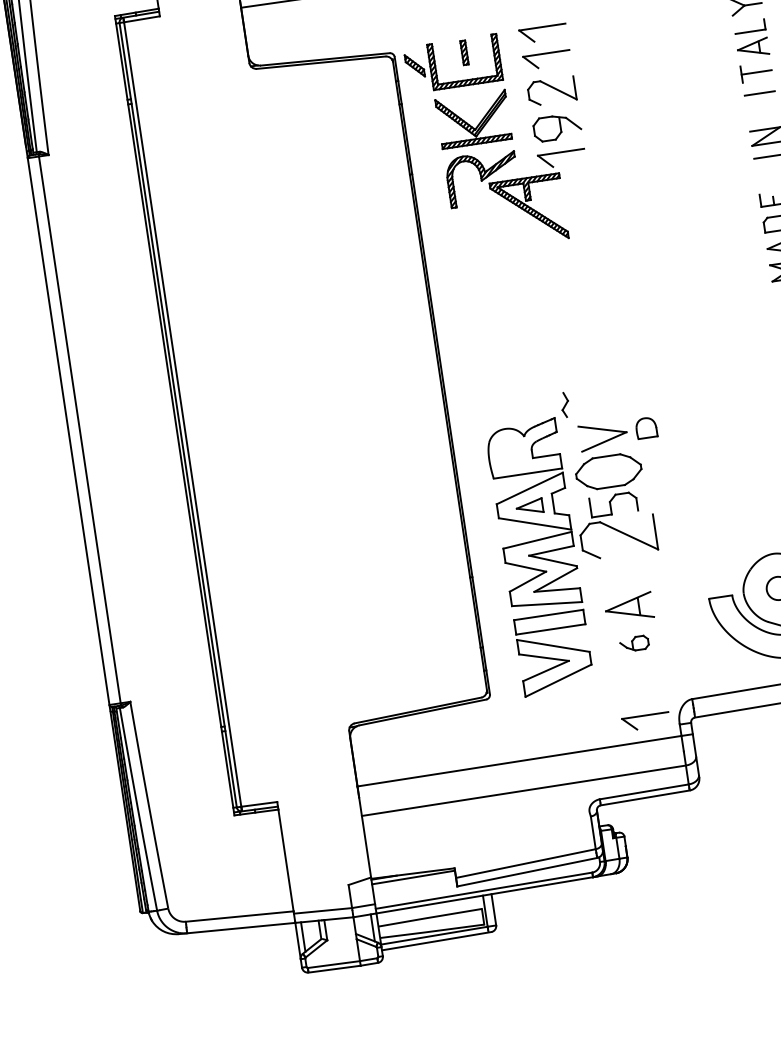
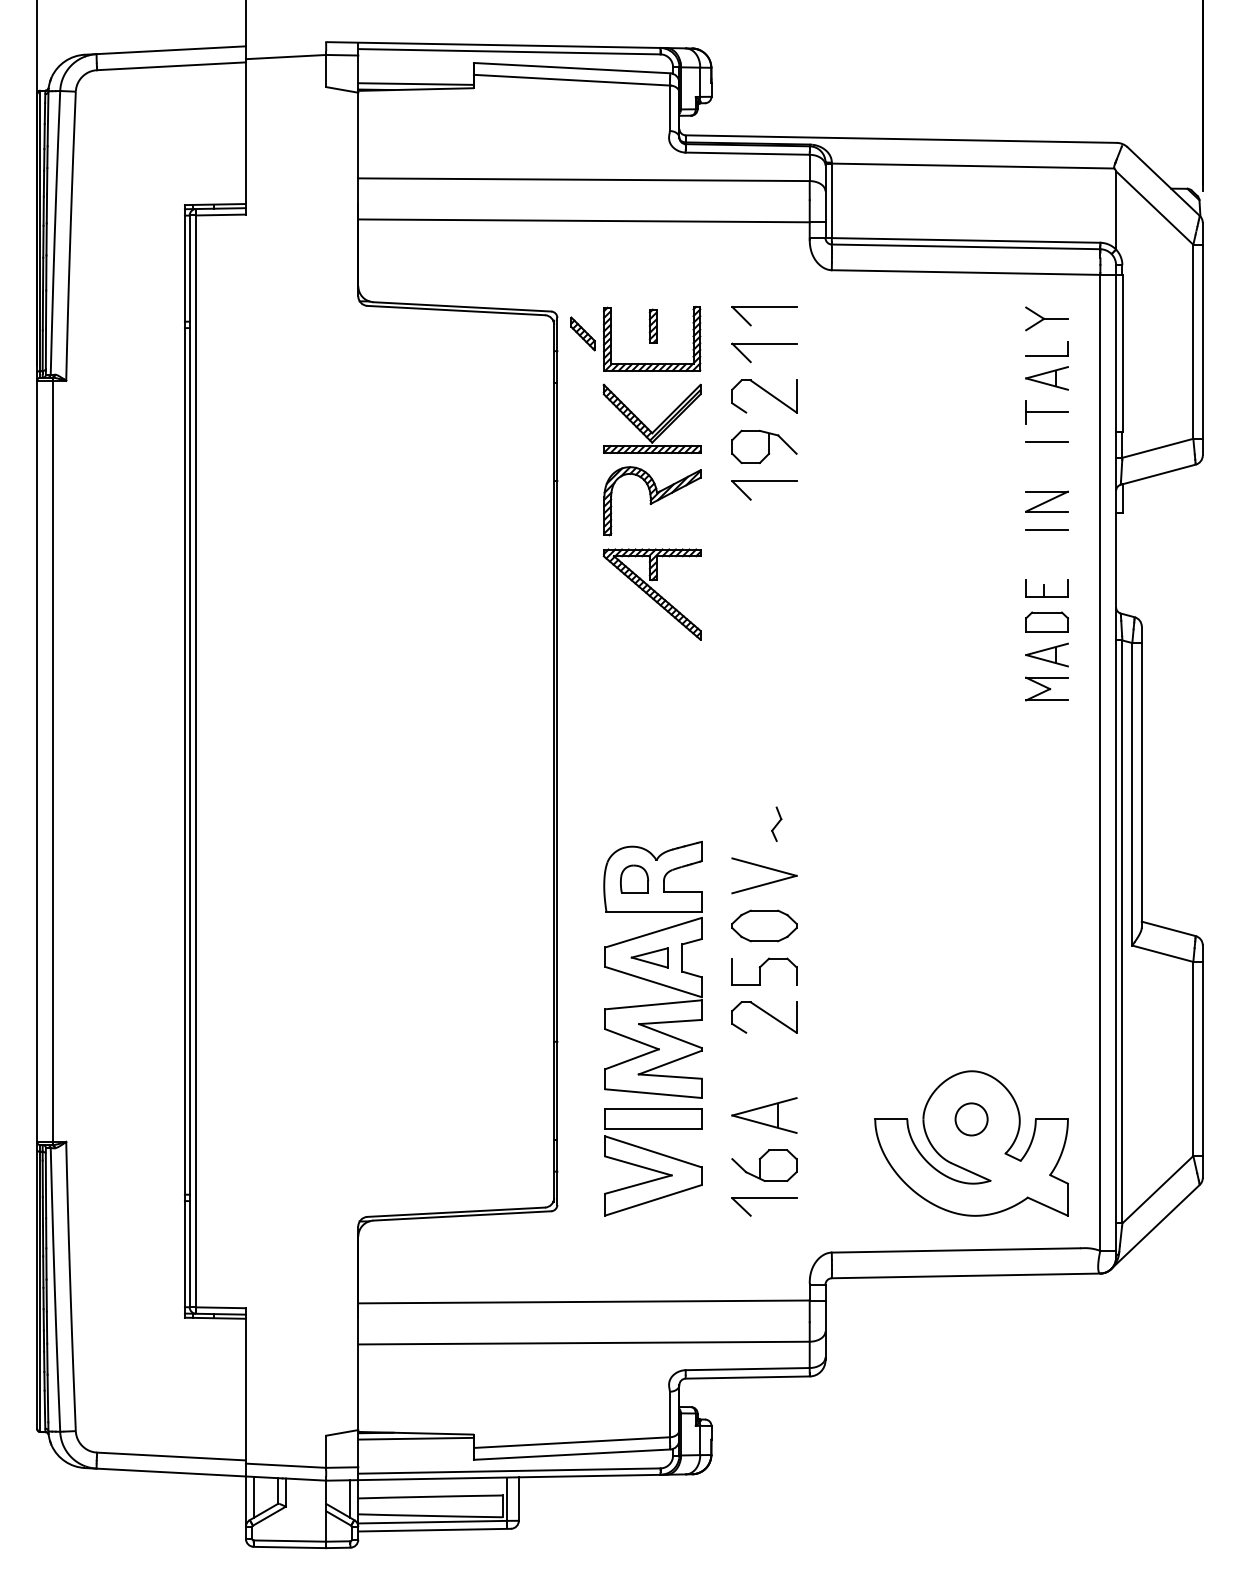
part: (528, 210) -> (651, 594), moved
part: (564, 404) -> (776, 823), moved
part: (646, 427) -> (634, 878), moved
part: (608, 471) -> (764, 925), size x0.71
part: (618, 537) -> (764, 1017), size x0.62
part: (634, 643) -> (764, 1165), size x1.67
part: (645, 715) -> (764, 1198), moved

